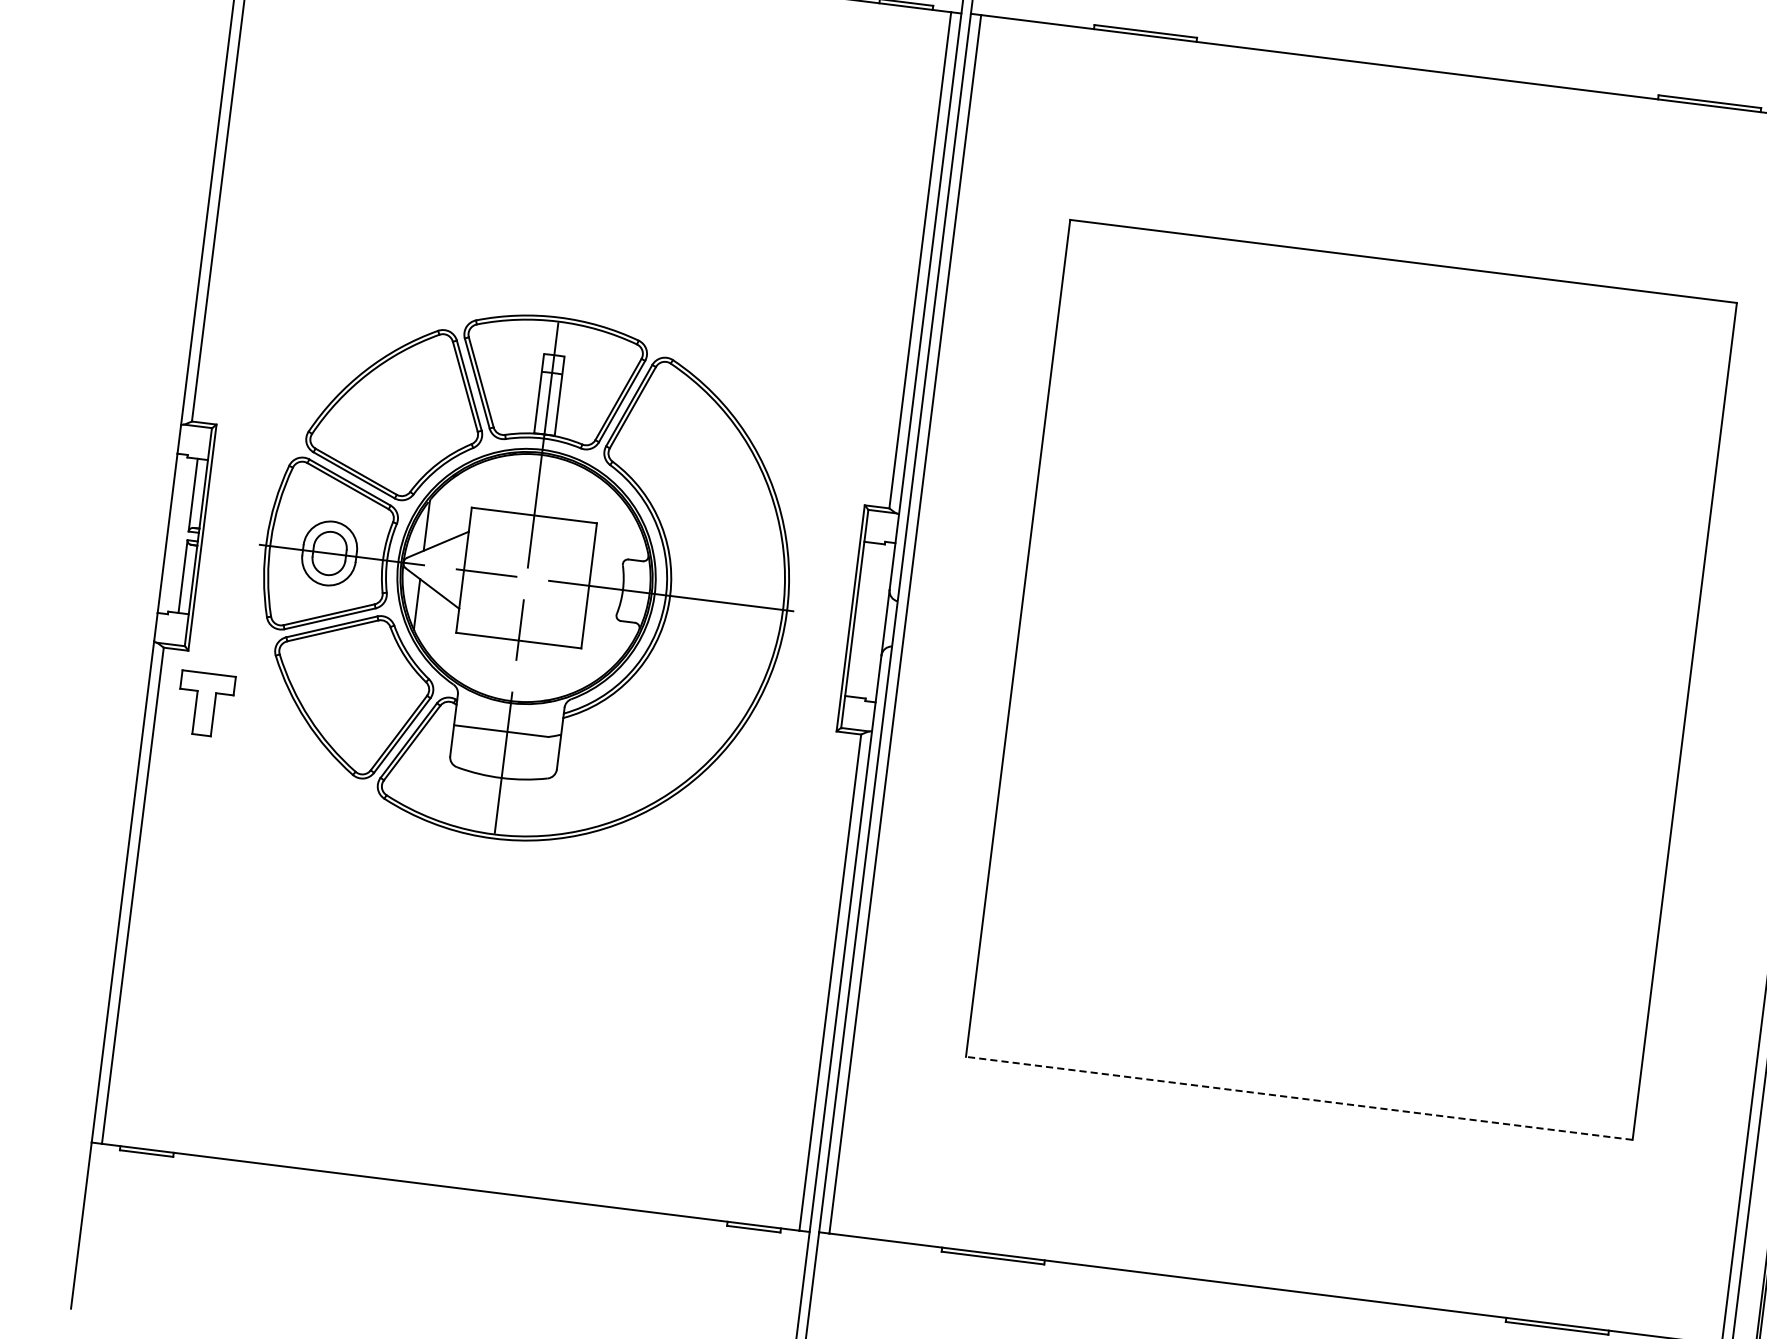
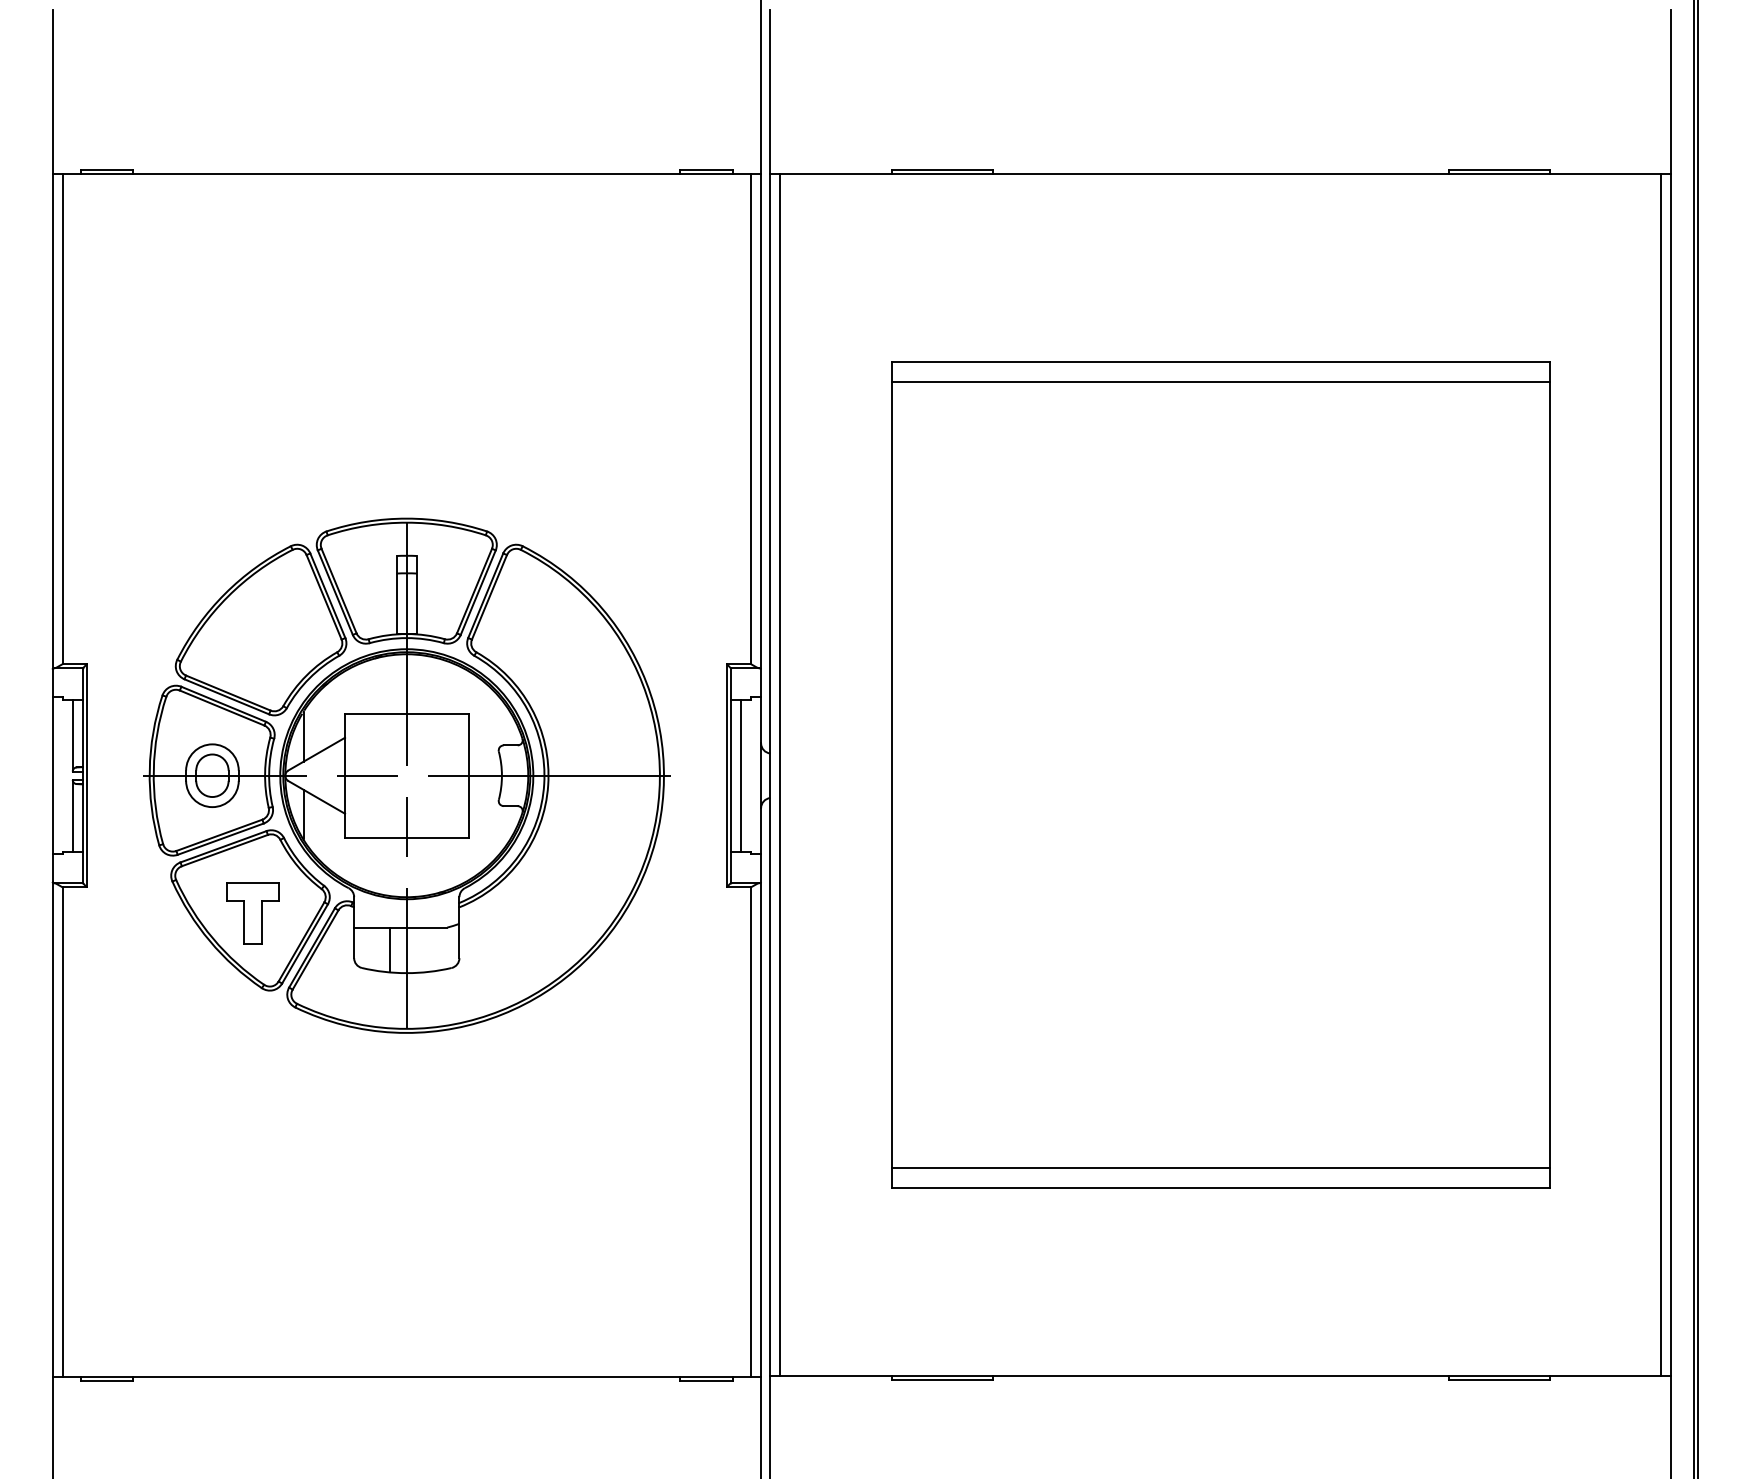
line: (1400, 282) -> (1220, 382), added
line: (864, 619) -> (740, 775), added
part: (204, 704) -> (252, 913), moved
line: (487, 751) -> (389, 949), added
line: (1301, 1077) -> (1220, 1167), added
line: (1299, 1097) -> (1220, 1187), dashed -> solid

